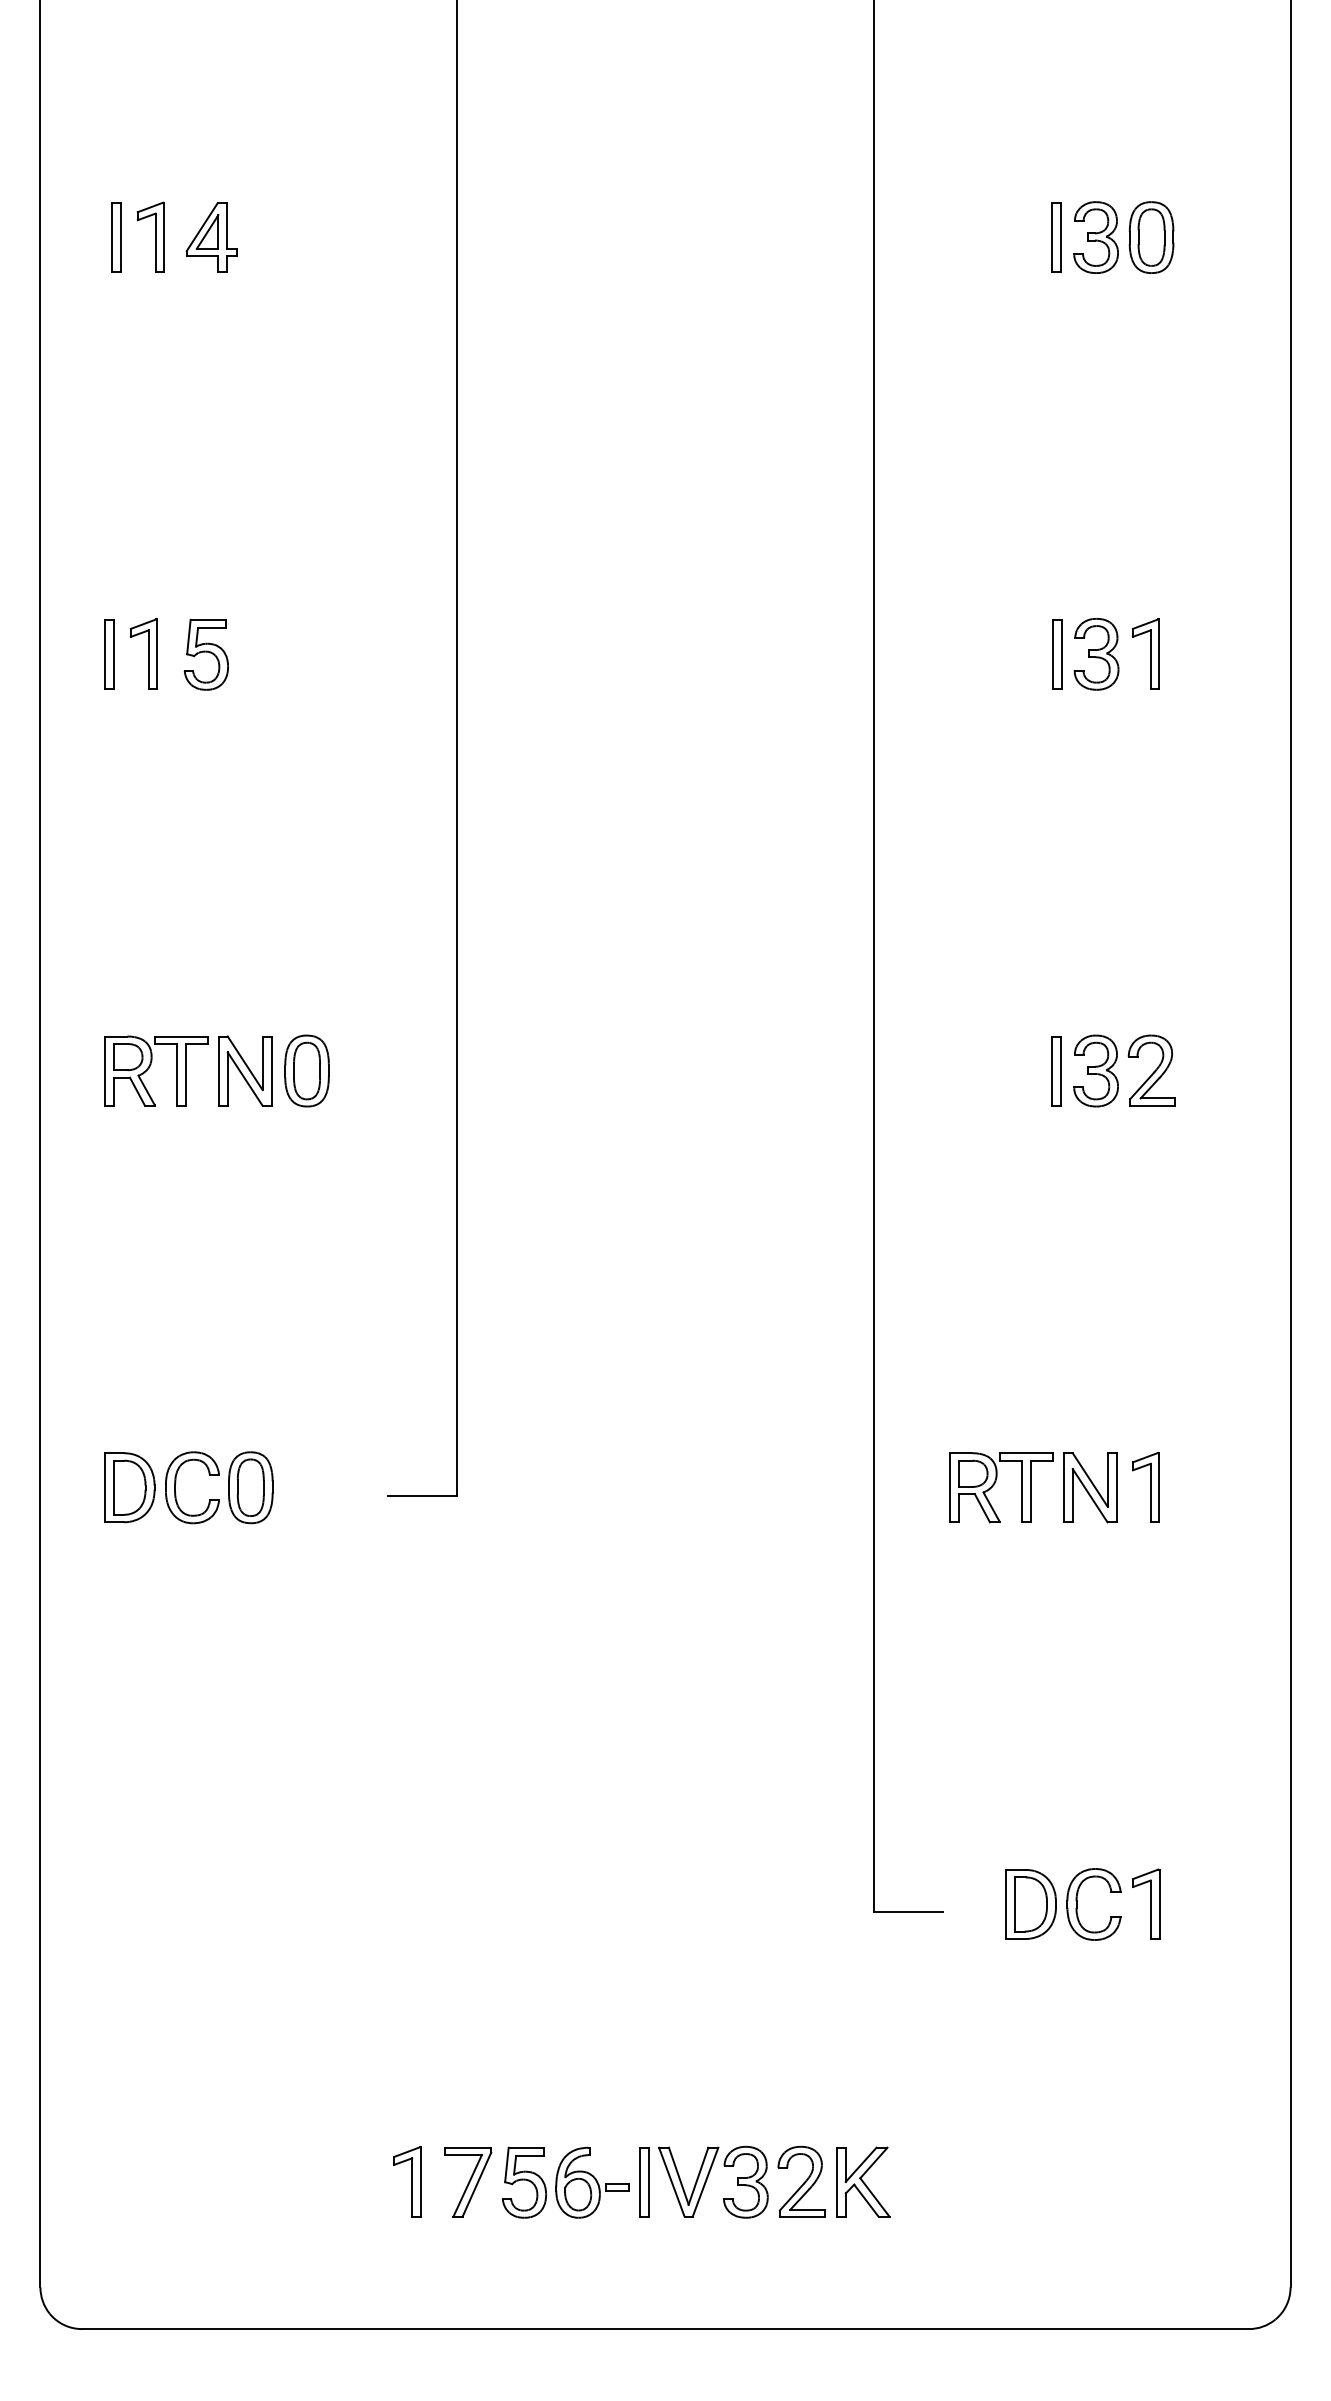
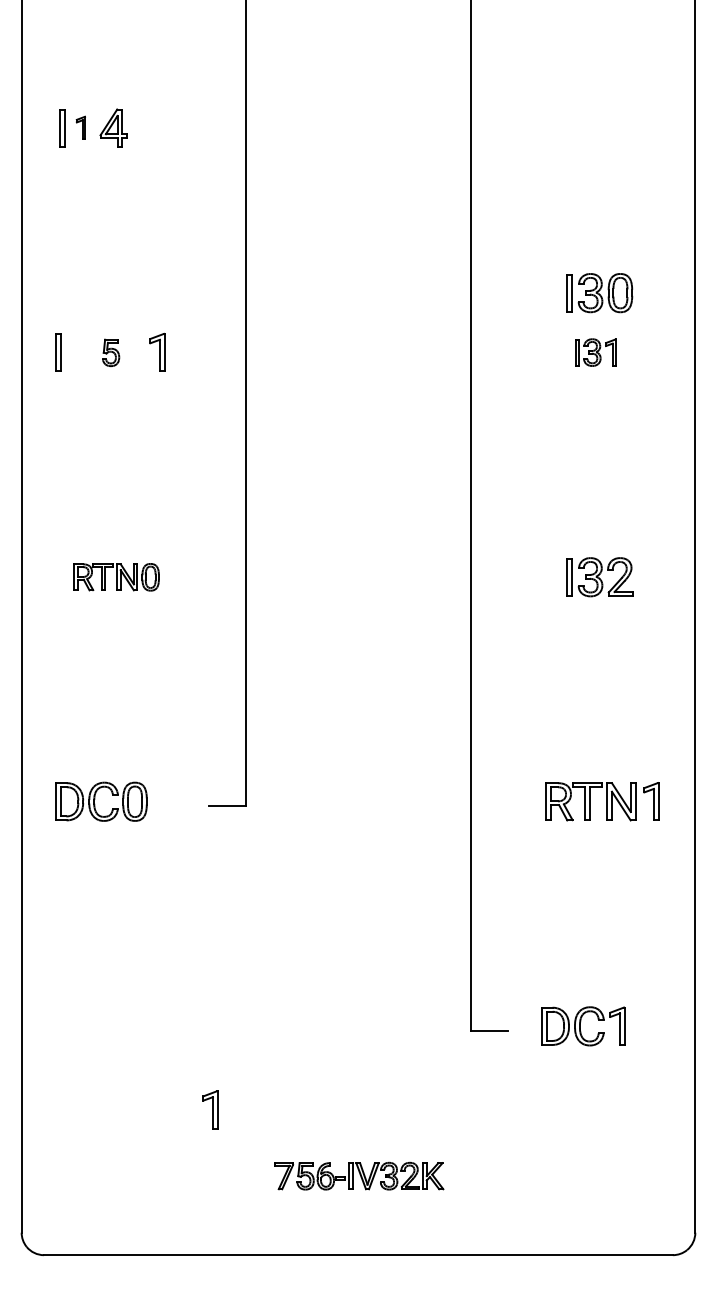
part: (149, 236) -> (80, 127), size x0.6
part: (1112, 238) -> (599, 293), moved
part: (144, 652) -> (157, 351), moved
part: (205, 653) -> (110, 352), size x0.7
part: (1105, 653) -> (595, 352), size x0.7
part: (216, 1071) -> (116, 577), size x0.7
part: (1055, 1487) -> (602, 801), moved
part: (407, 2181) -> (210, 1109), moved
part: (667, 2183) -> (359, 1176), size x0.7

